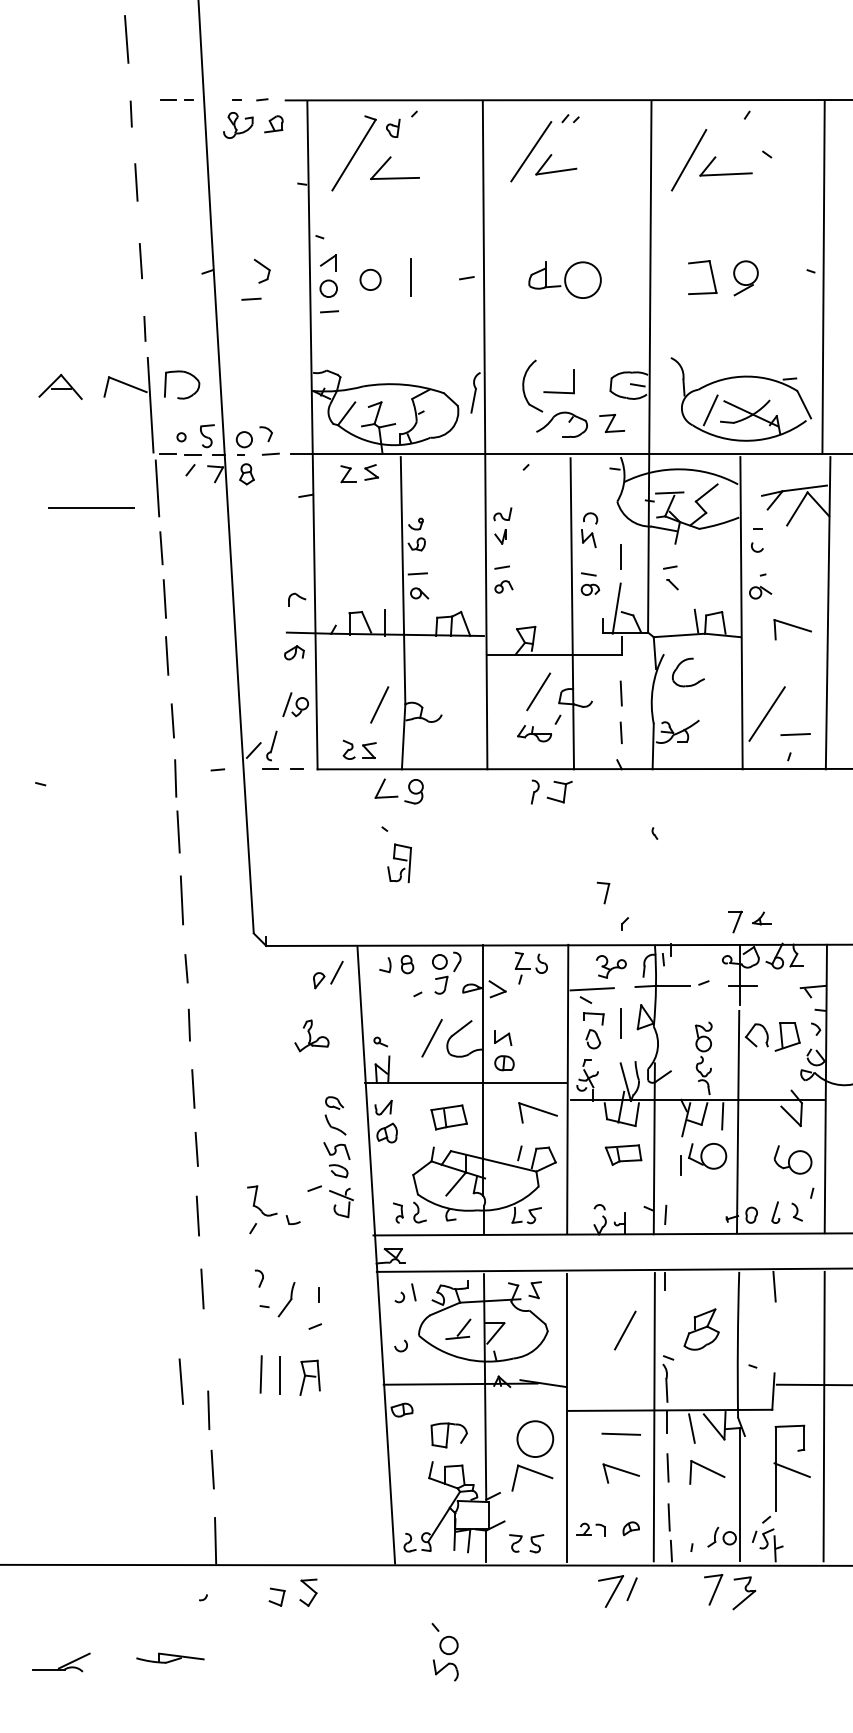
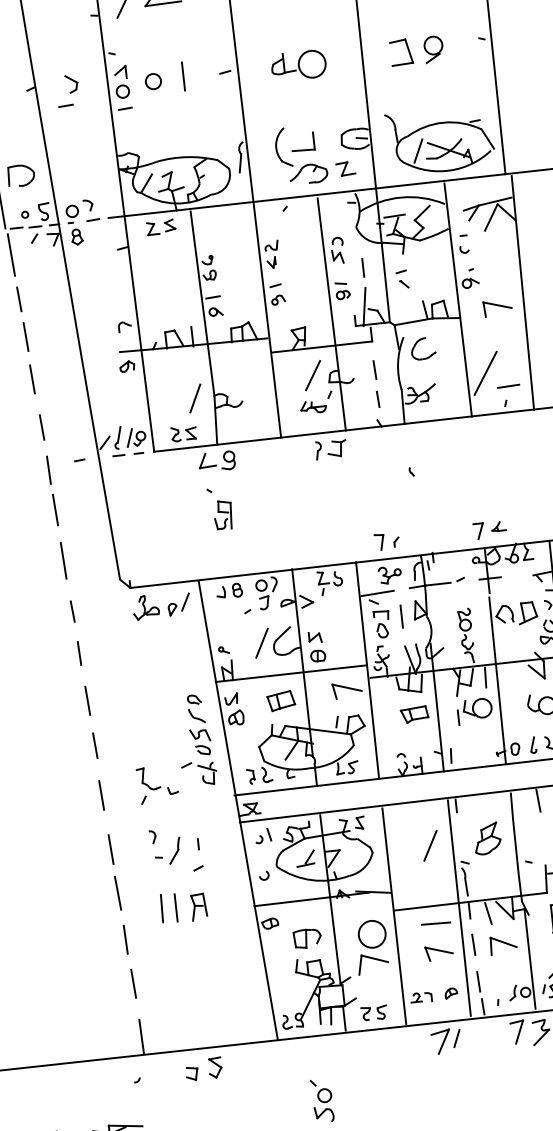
part: (295, 704) -> (135, 437), moved
part: (603, 892) -> (379, 541), moved
part: (311, 1035) -> (145, 607), moved
line: (180, 1381) -> (117, 893), moved

